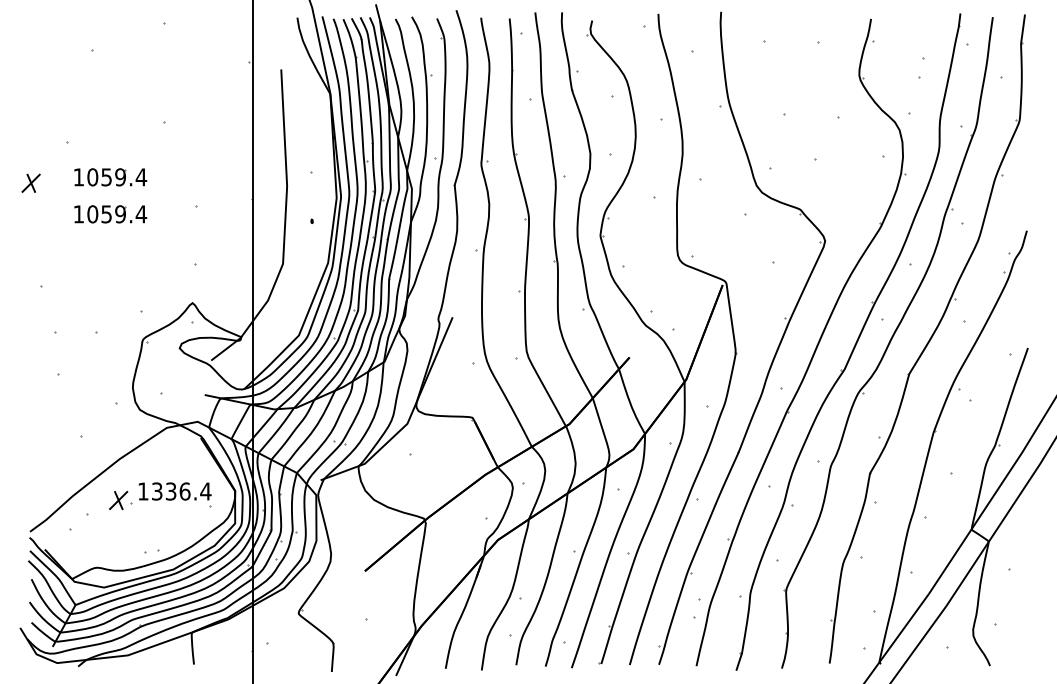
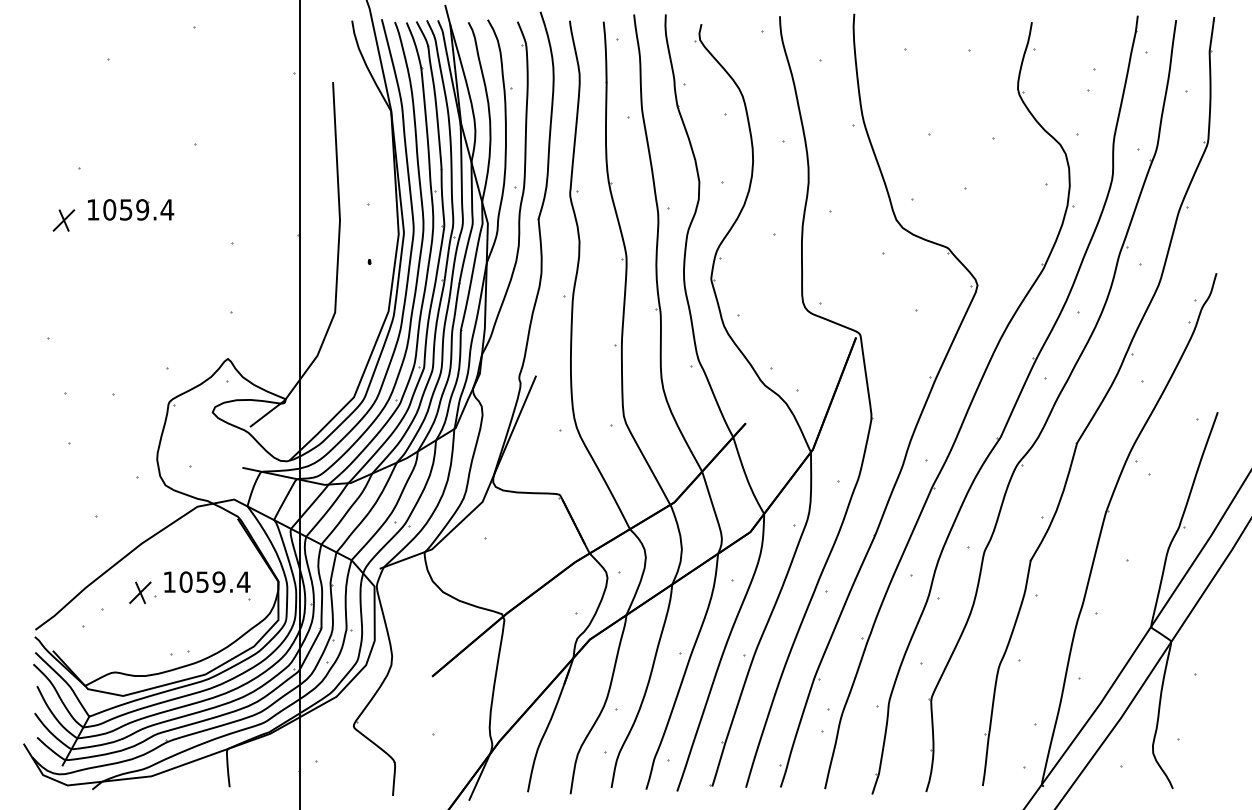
part: (30, 182) -> (63, 219), moved
part: (110, 214) -> (130, 253), removed
text: (170, 491) -> (201, 582), 1336.4 -> 1059.4

